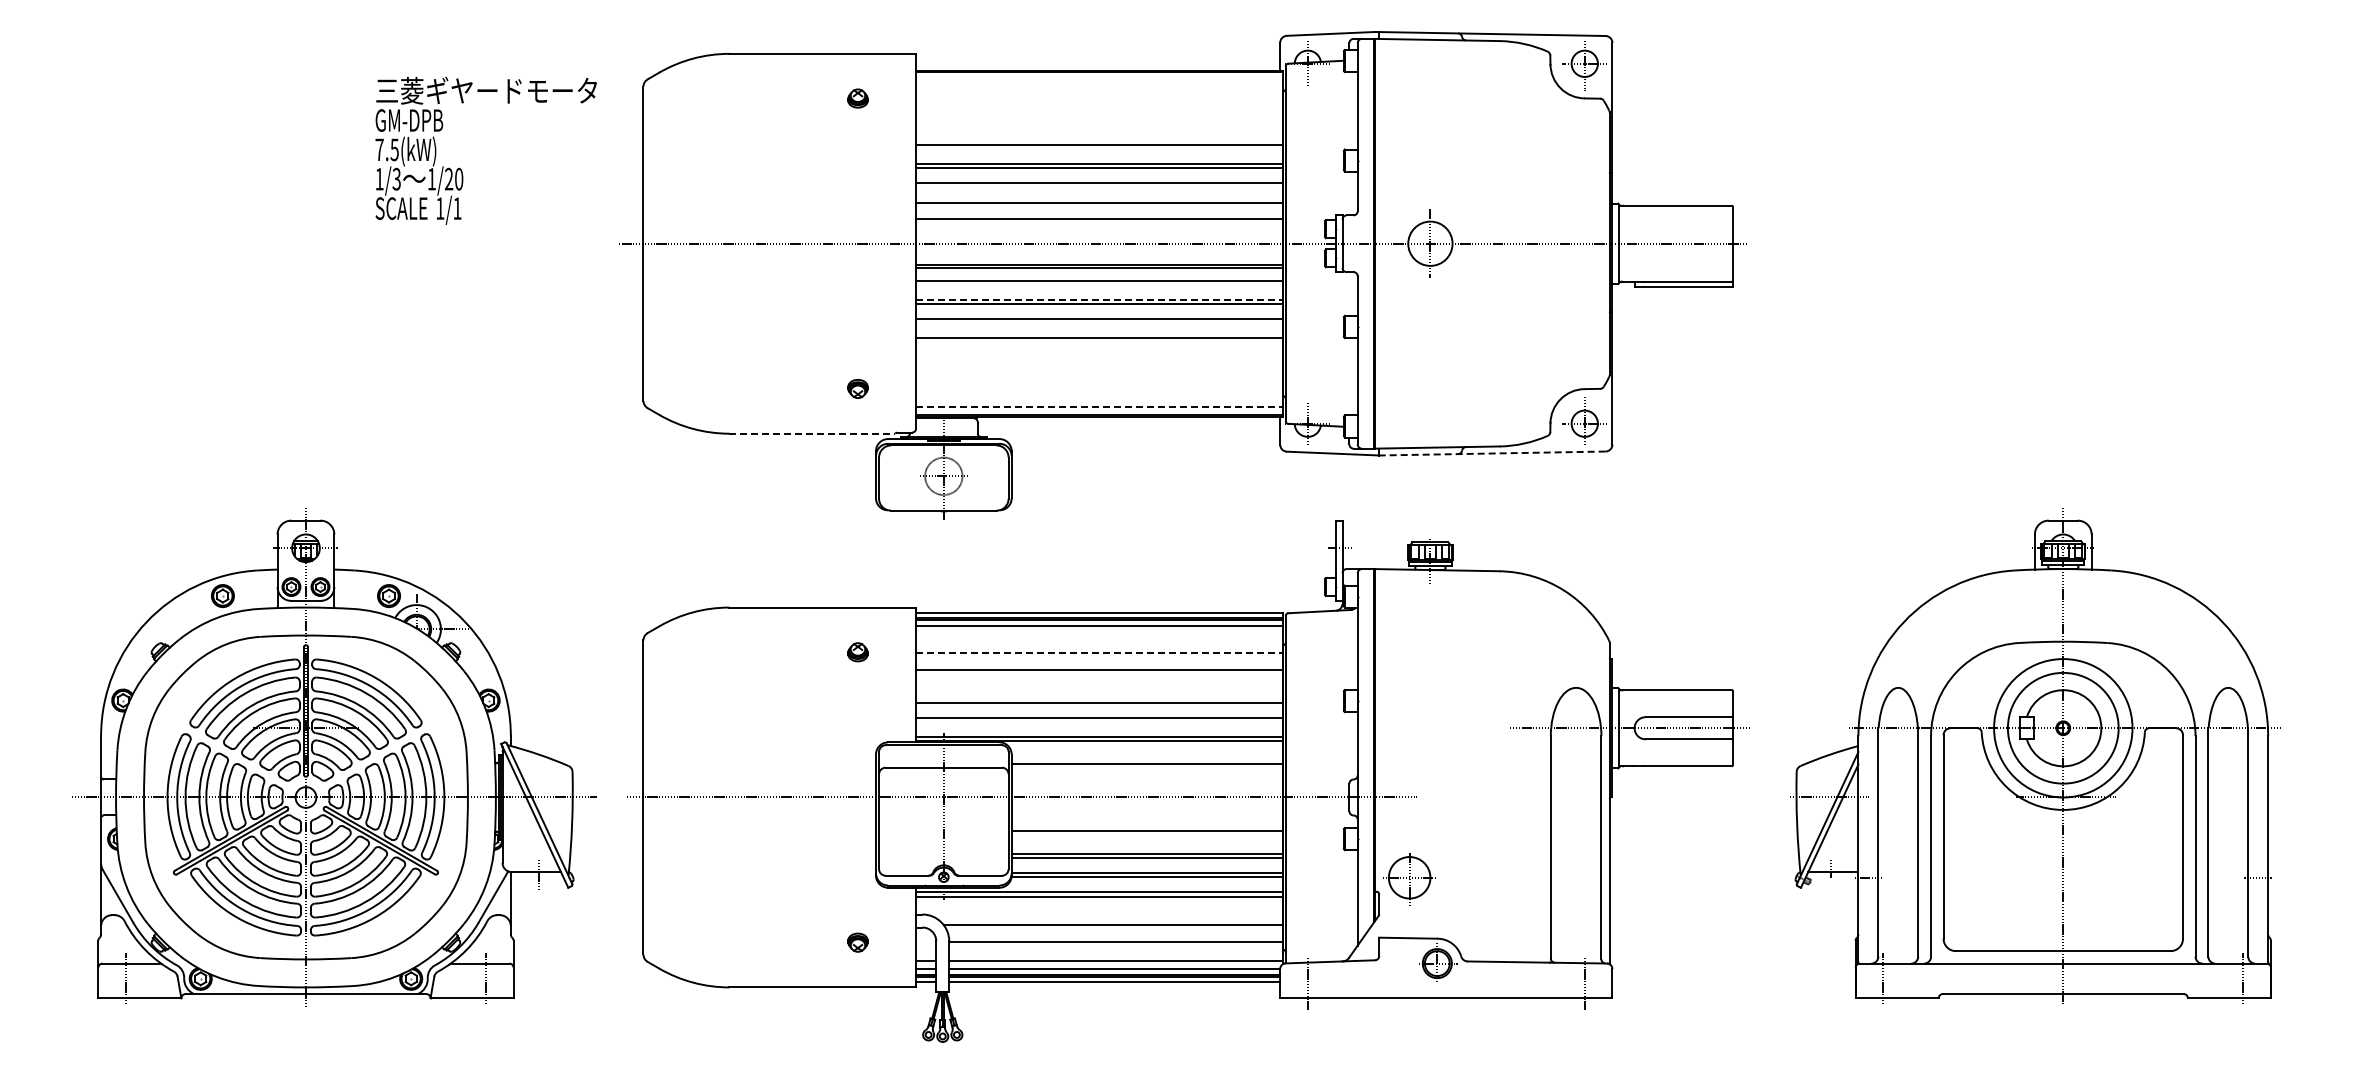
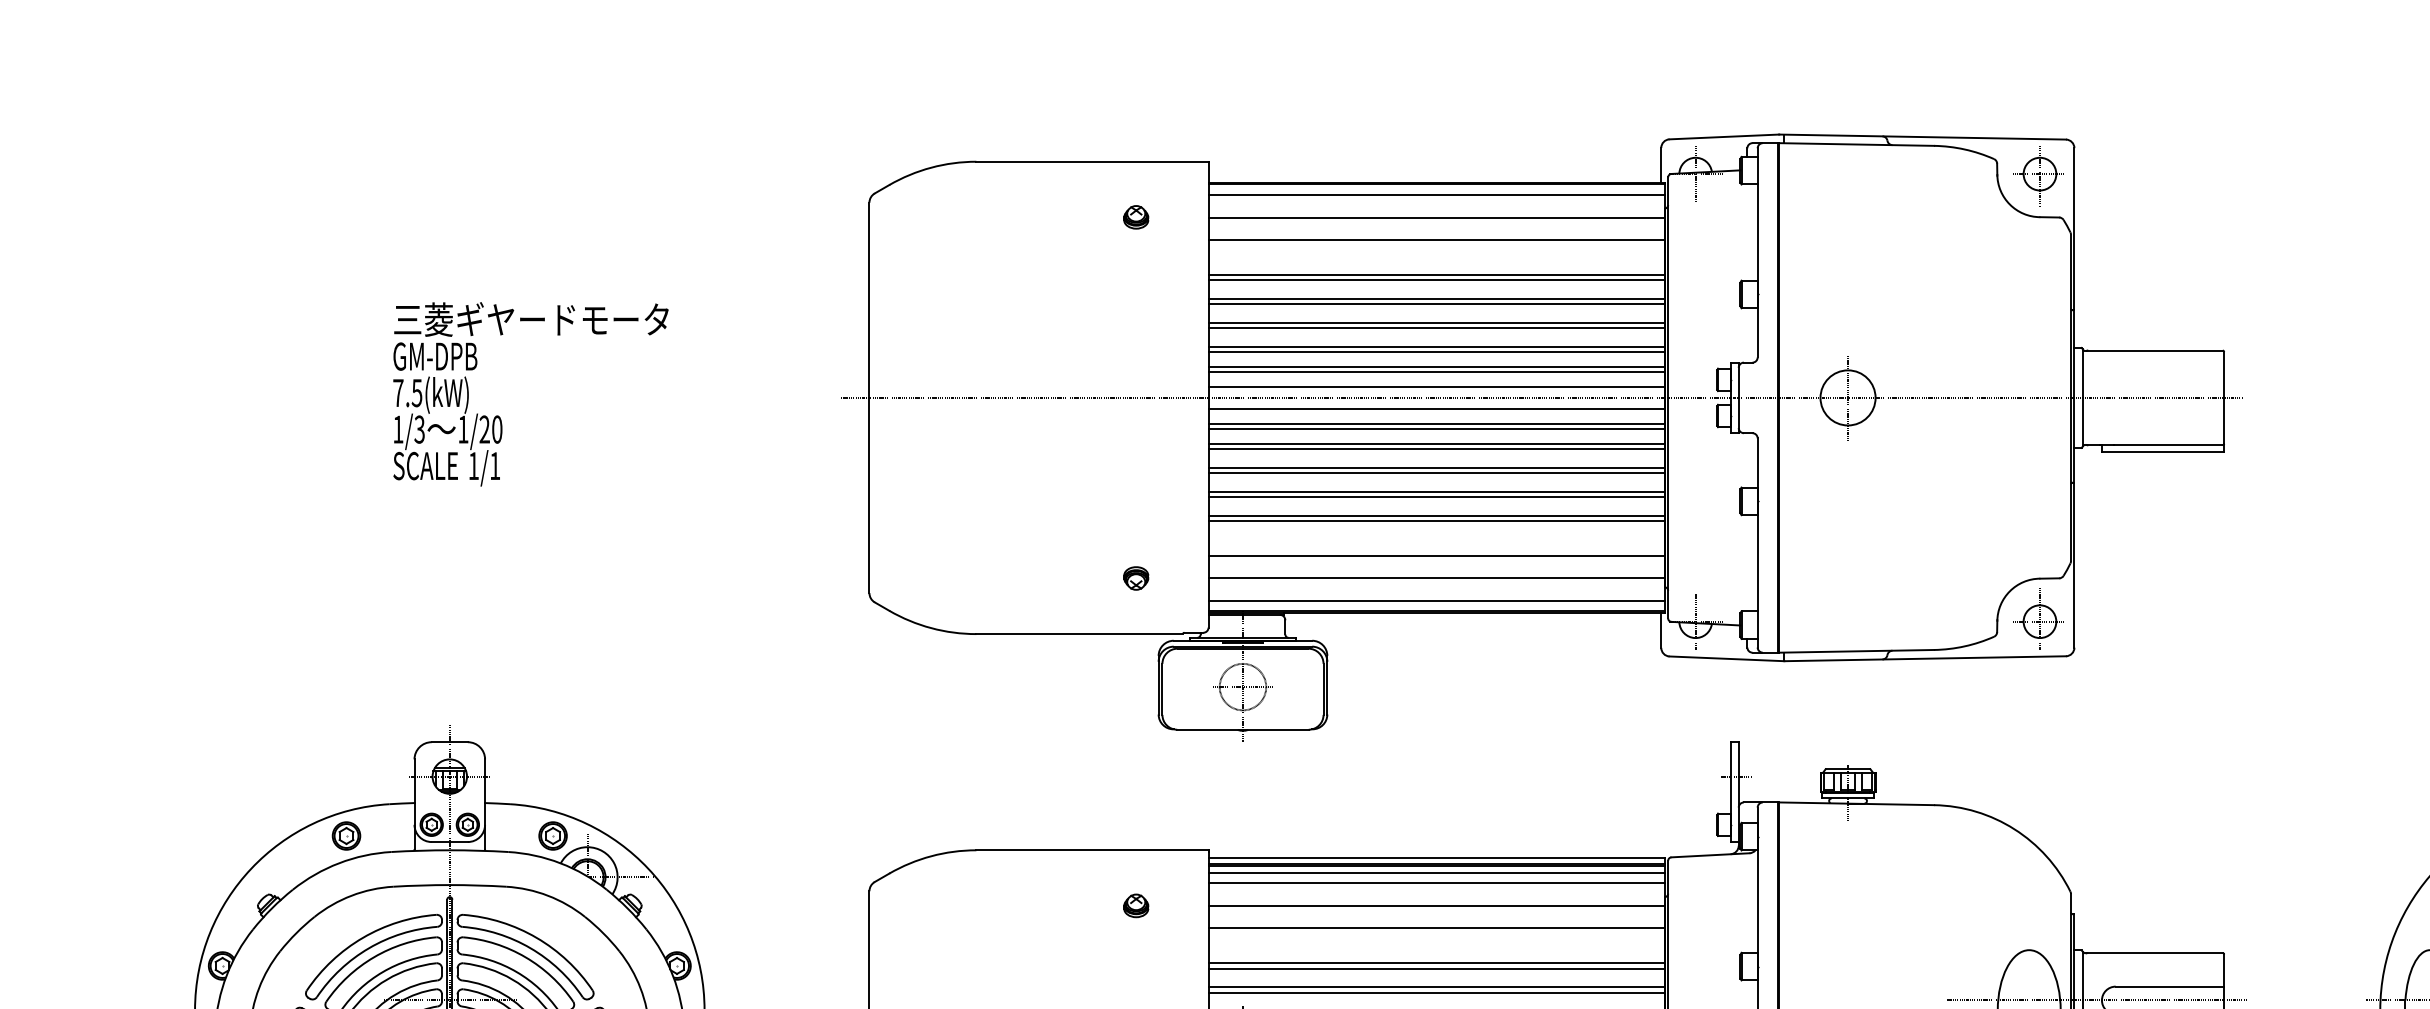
line: (1099, 80) -> (1436, 194), added
line: (1099, 98) -> (1436, 217), added
line: (1099, 116) -> (1436, 239), added
line: (1099, 149) -> (1436, 280), added
text: (485, 150) -> (530, 393), moved
line: (1099, 187) -> (1436, 327), added
line: (1099, 207) -> (1436, 352), added
line: (1099, 223) -> (1436, 372), added
line: (1099, 235) -> (1436, 387), added
line: (1099, 252) -> (1436, 408), added
line: (1099, 284) -> (1436, 448), added
line: (1100, 299) -> (1437, 467), dashed -> solid
line: (1099, 323) -> (1436, 497), added
line: (1099, 342) -> (1436, 520), added
line: (1099, 371) -> (1436, 556), added
line: (1099, 388) -> (1436, 577), added
line: (1100, 407) -> (1437, 601), dashed -> solid
line: (812, 433) -> (1079, 633), dashed -> solid
line: (1491, 453) -> (1924, 658), dashed -> solid
line: (1099, 634) -> (1436, 883), added
line: (1100, 652) -> (1437, 906), dashed -> solid
line: (1099, 698) -> (1436, 963), added
line: (1099, 722) -> (1436, 993), added

